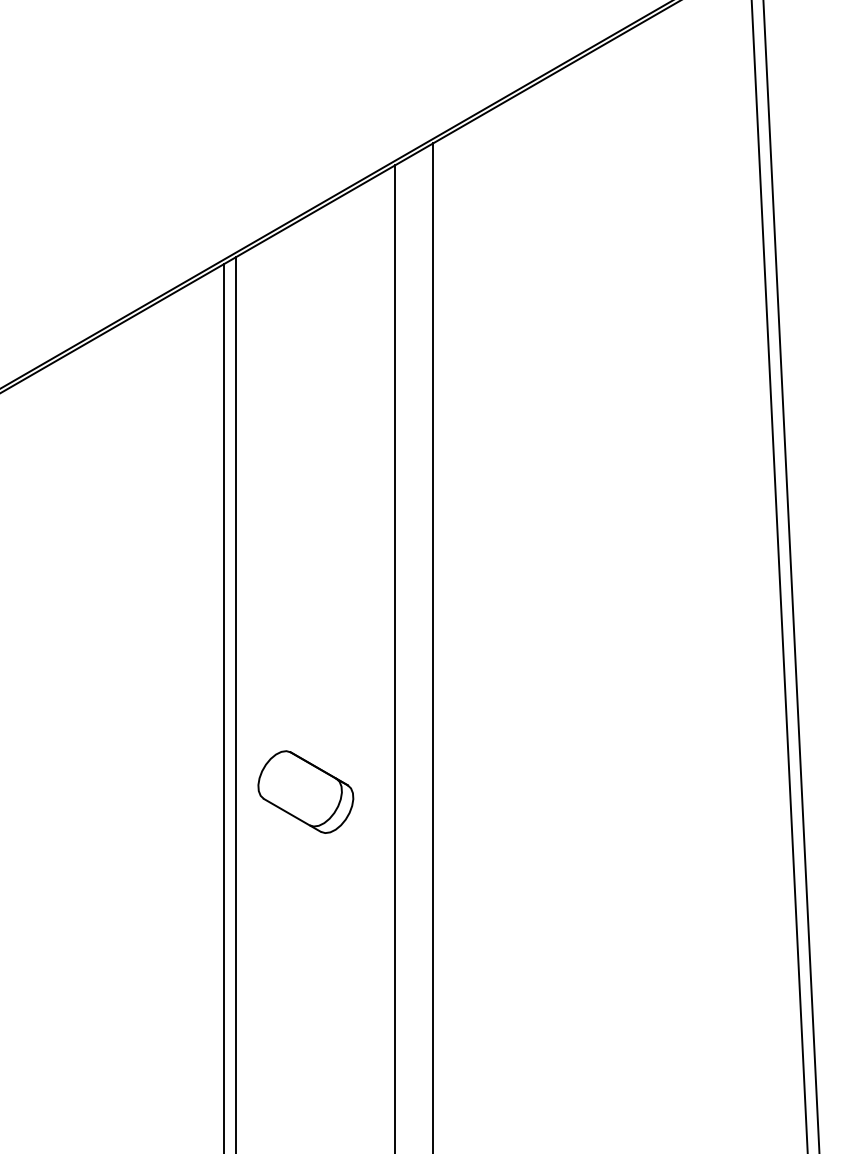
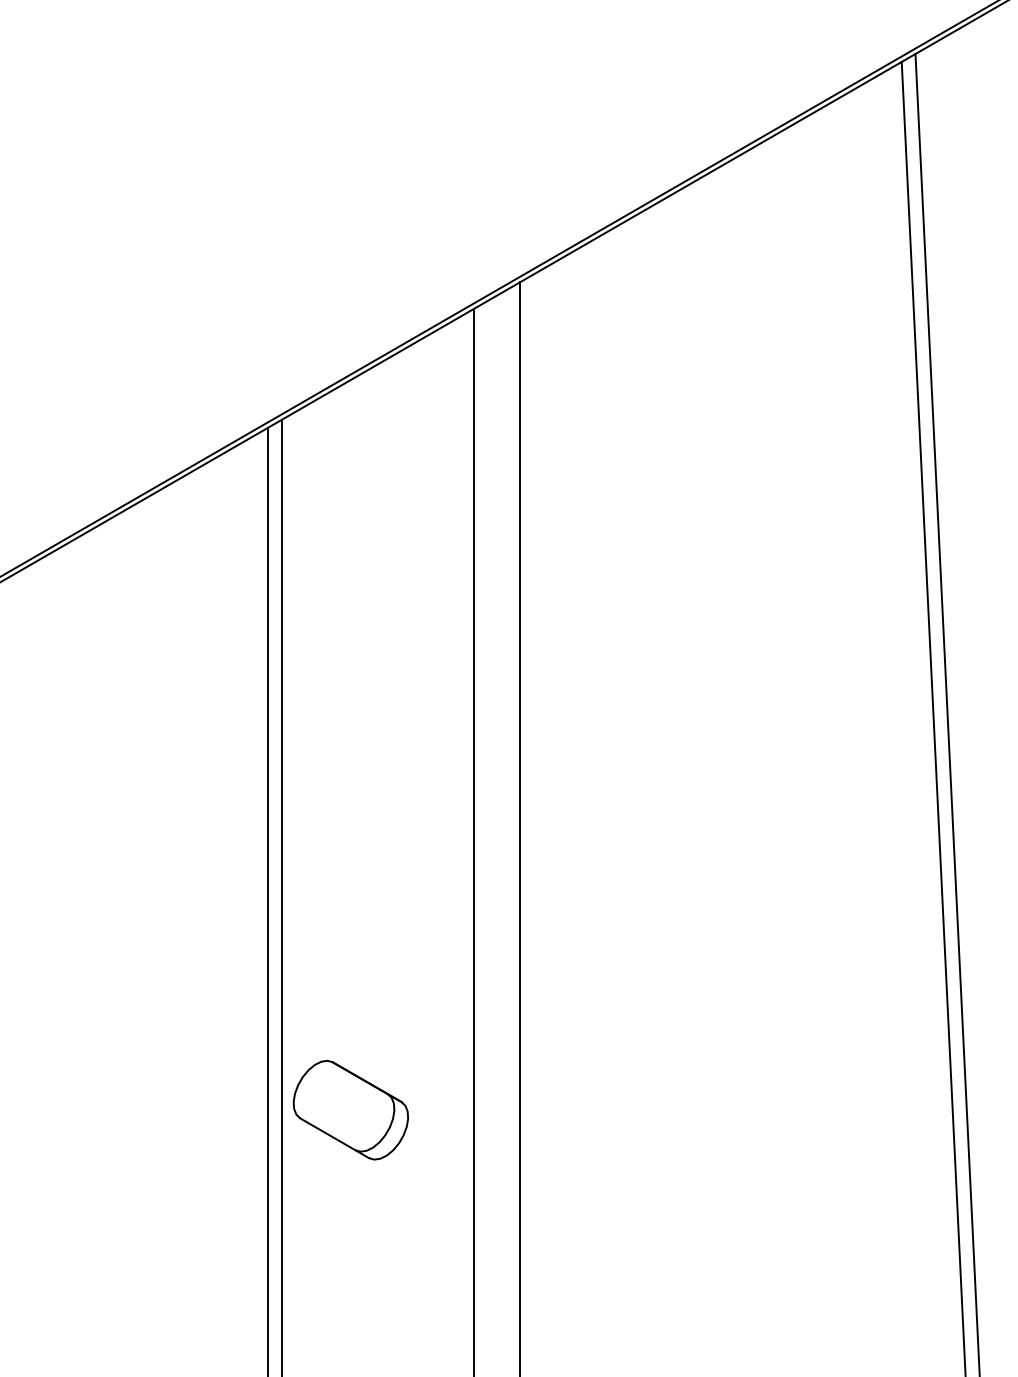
part: (305, 791) -> (350, 1109), moved

